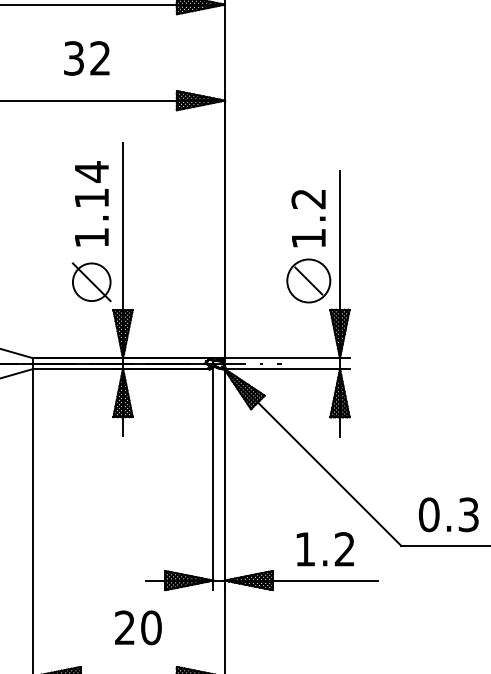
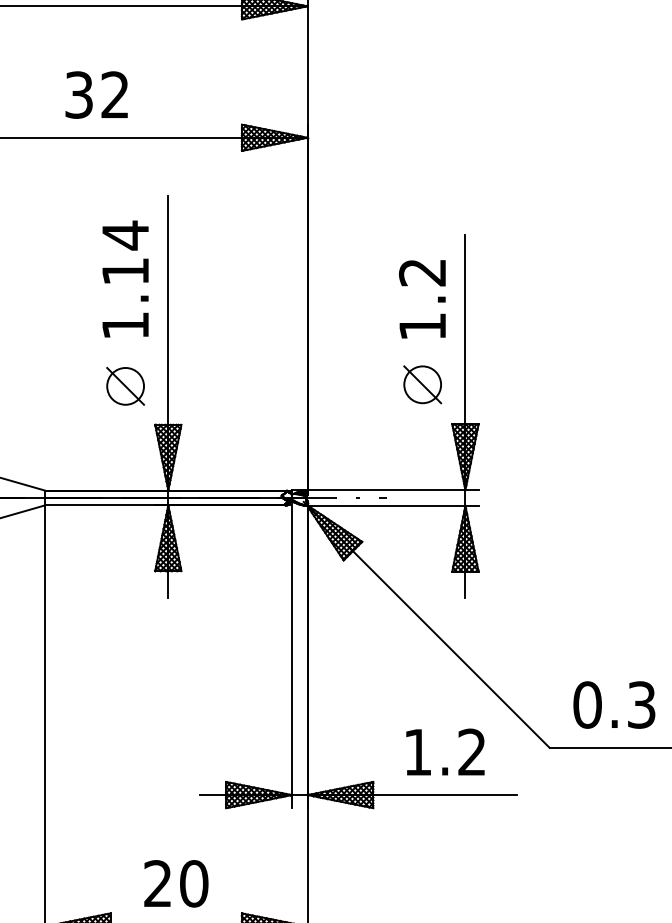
text: (86, 58) -> (96, 94), moved
circle: (308, 280) -> (422, 384), size x0.62
part: (91, 281) -> (125, 385), size x0.71
text: (138, 627) -> (176, 883), moved

